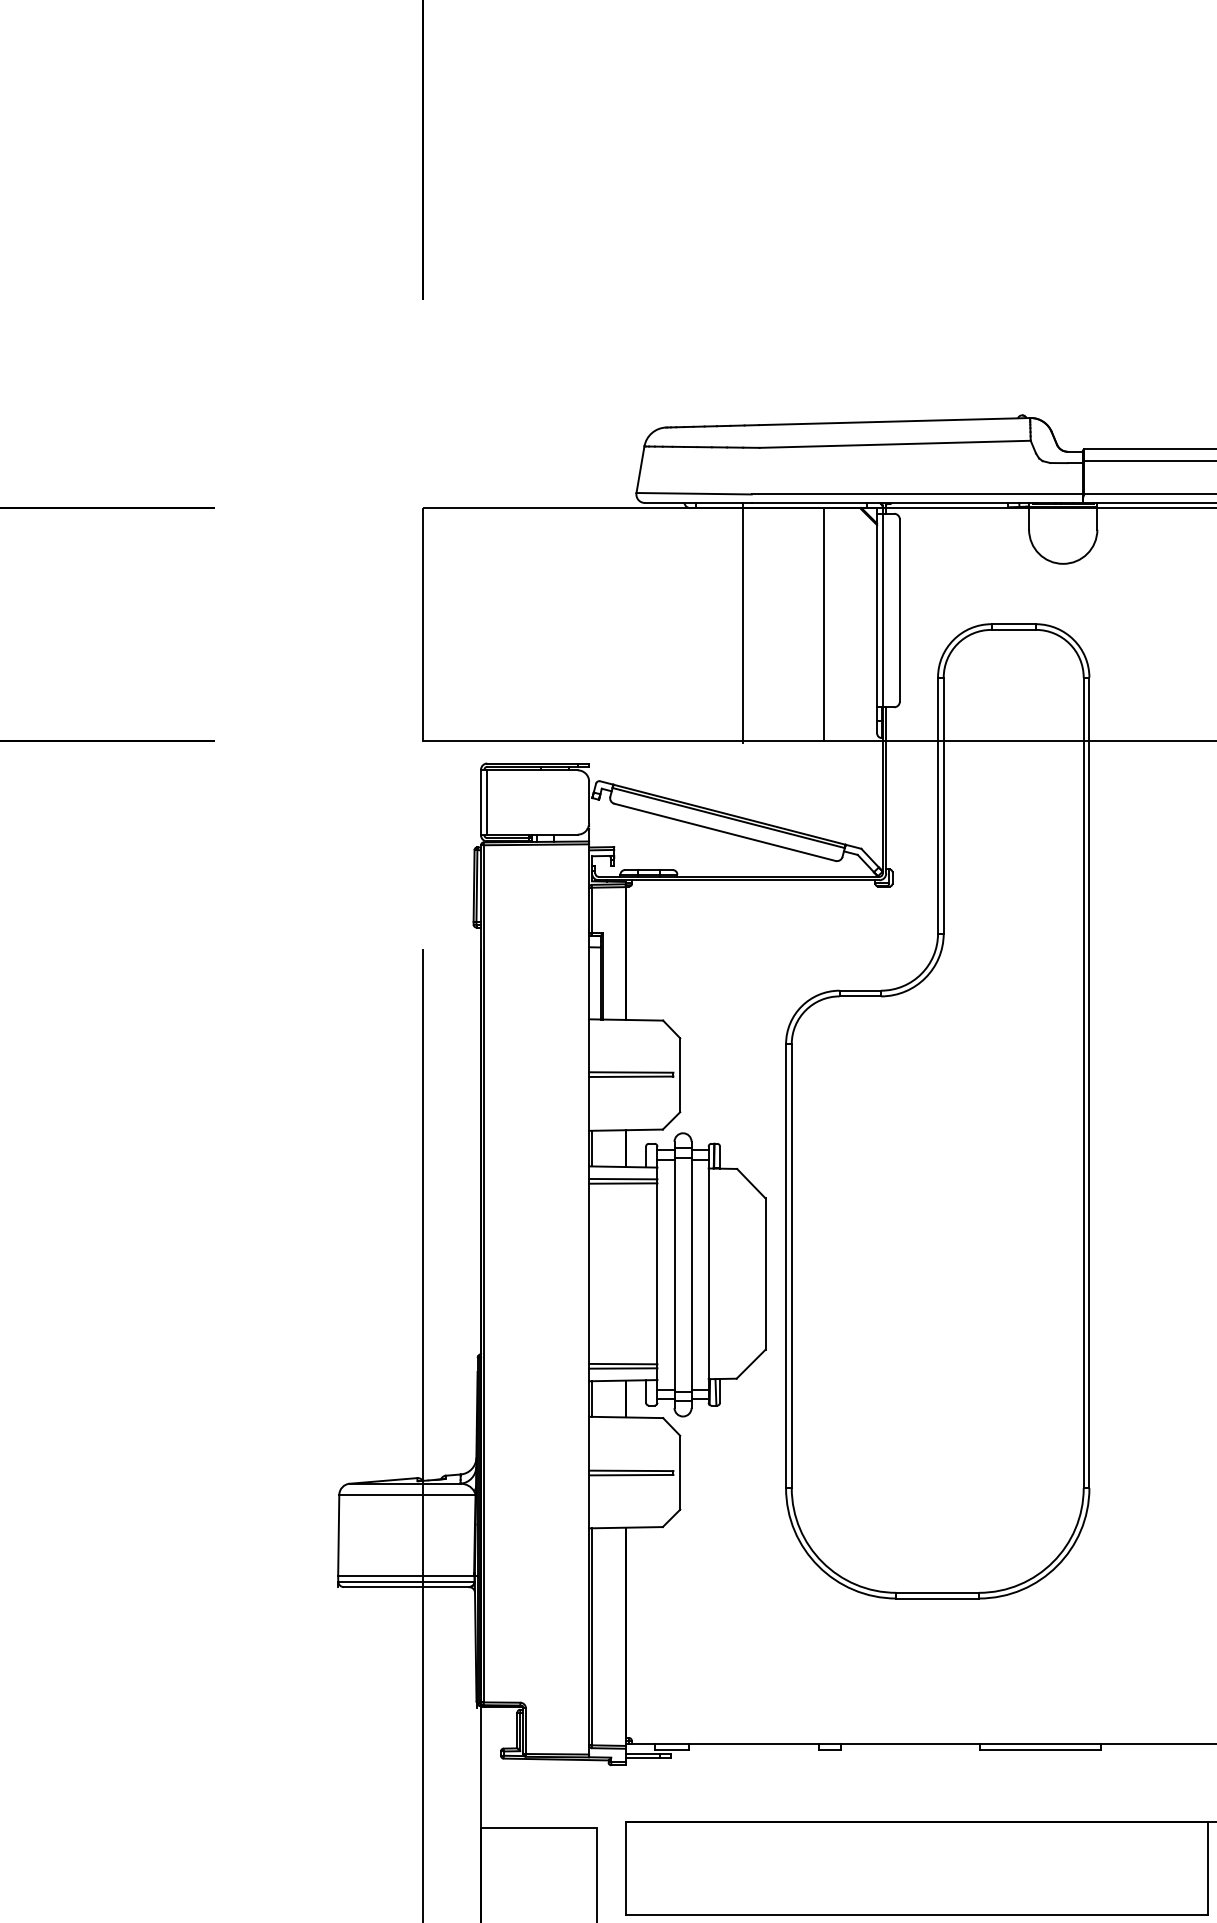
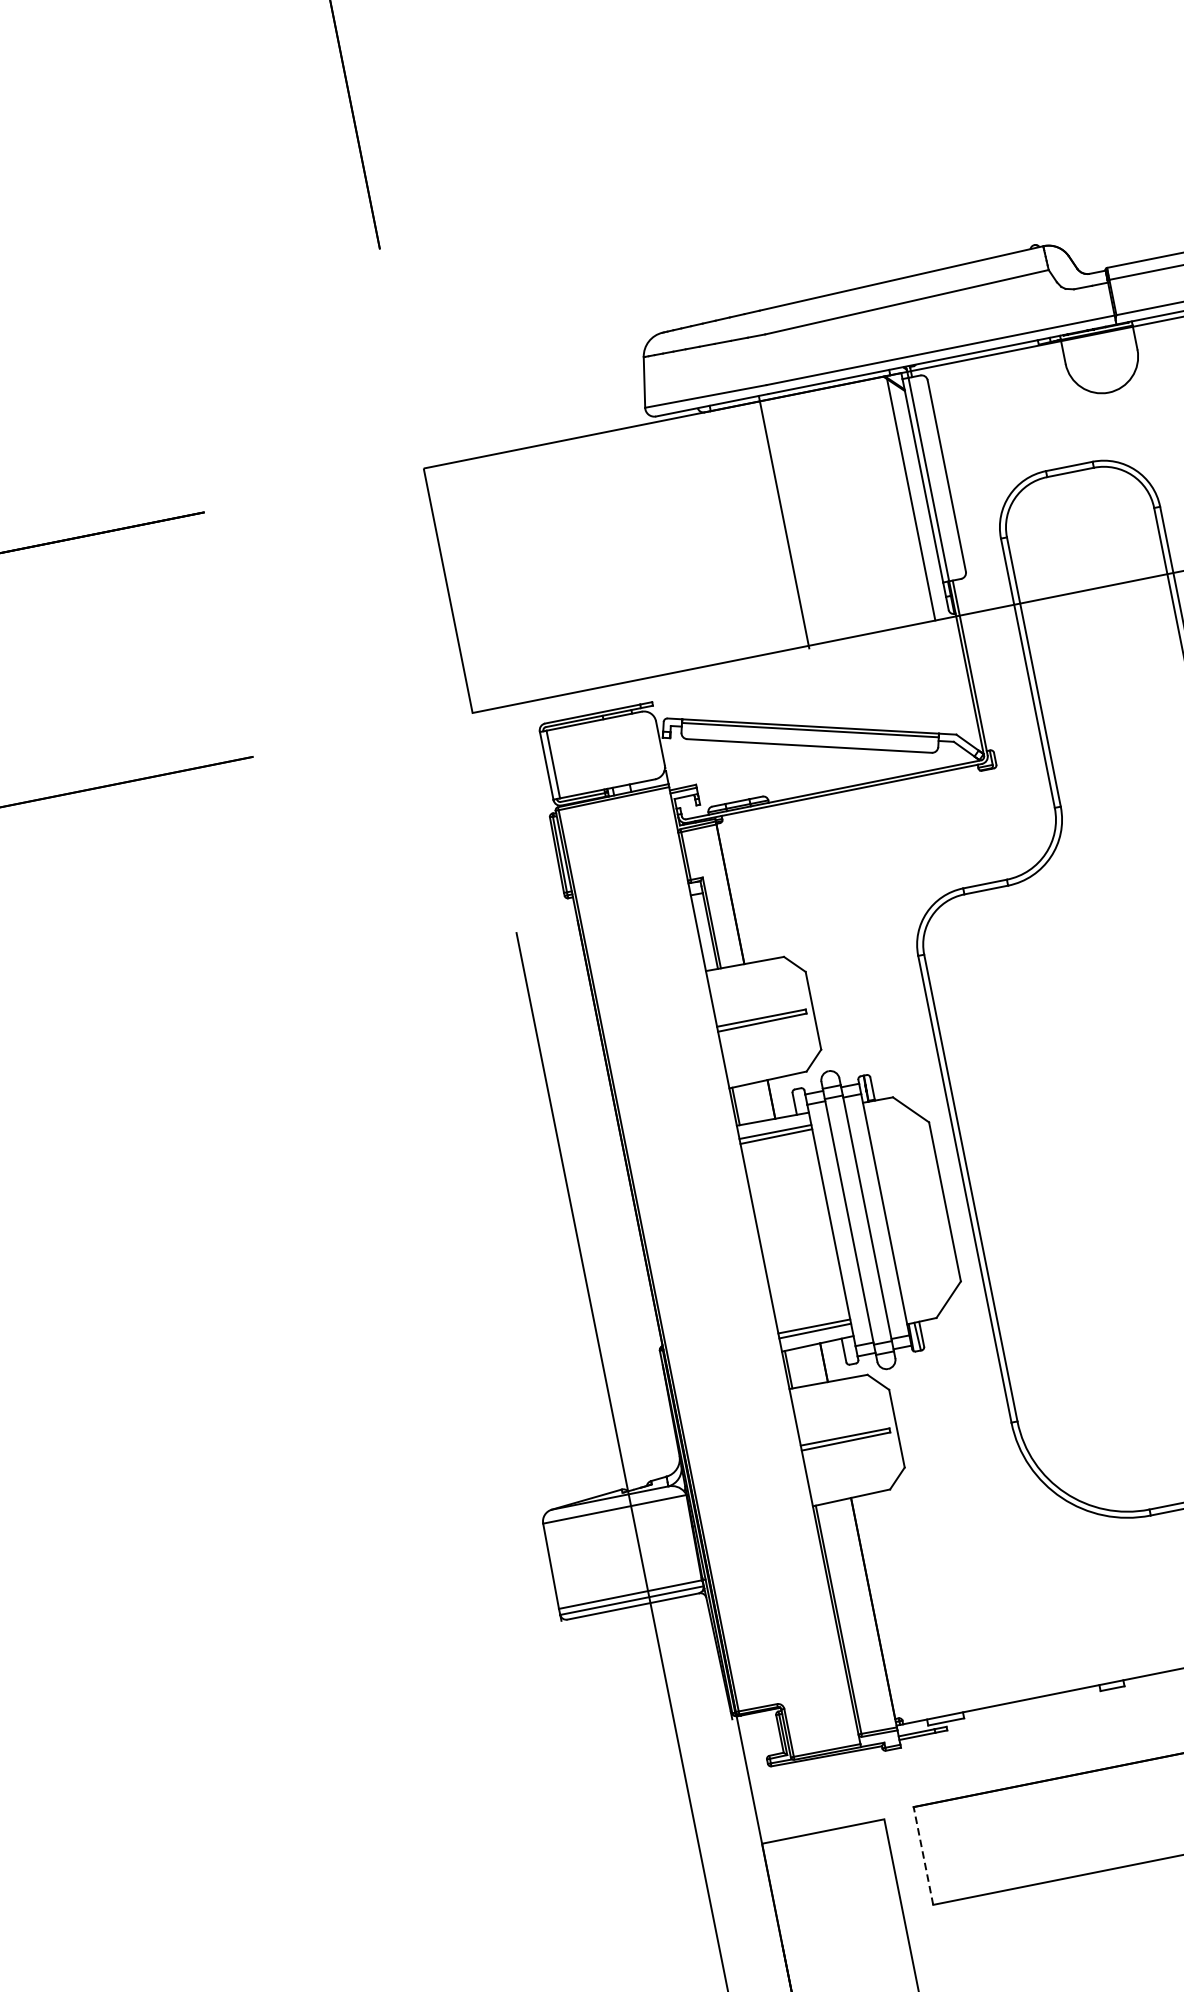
line: (824, 624) -> (911, 498), moved
line: (626, 1868) -> (923, 1856), solid -> dashed

